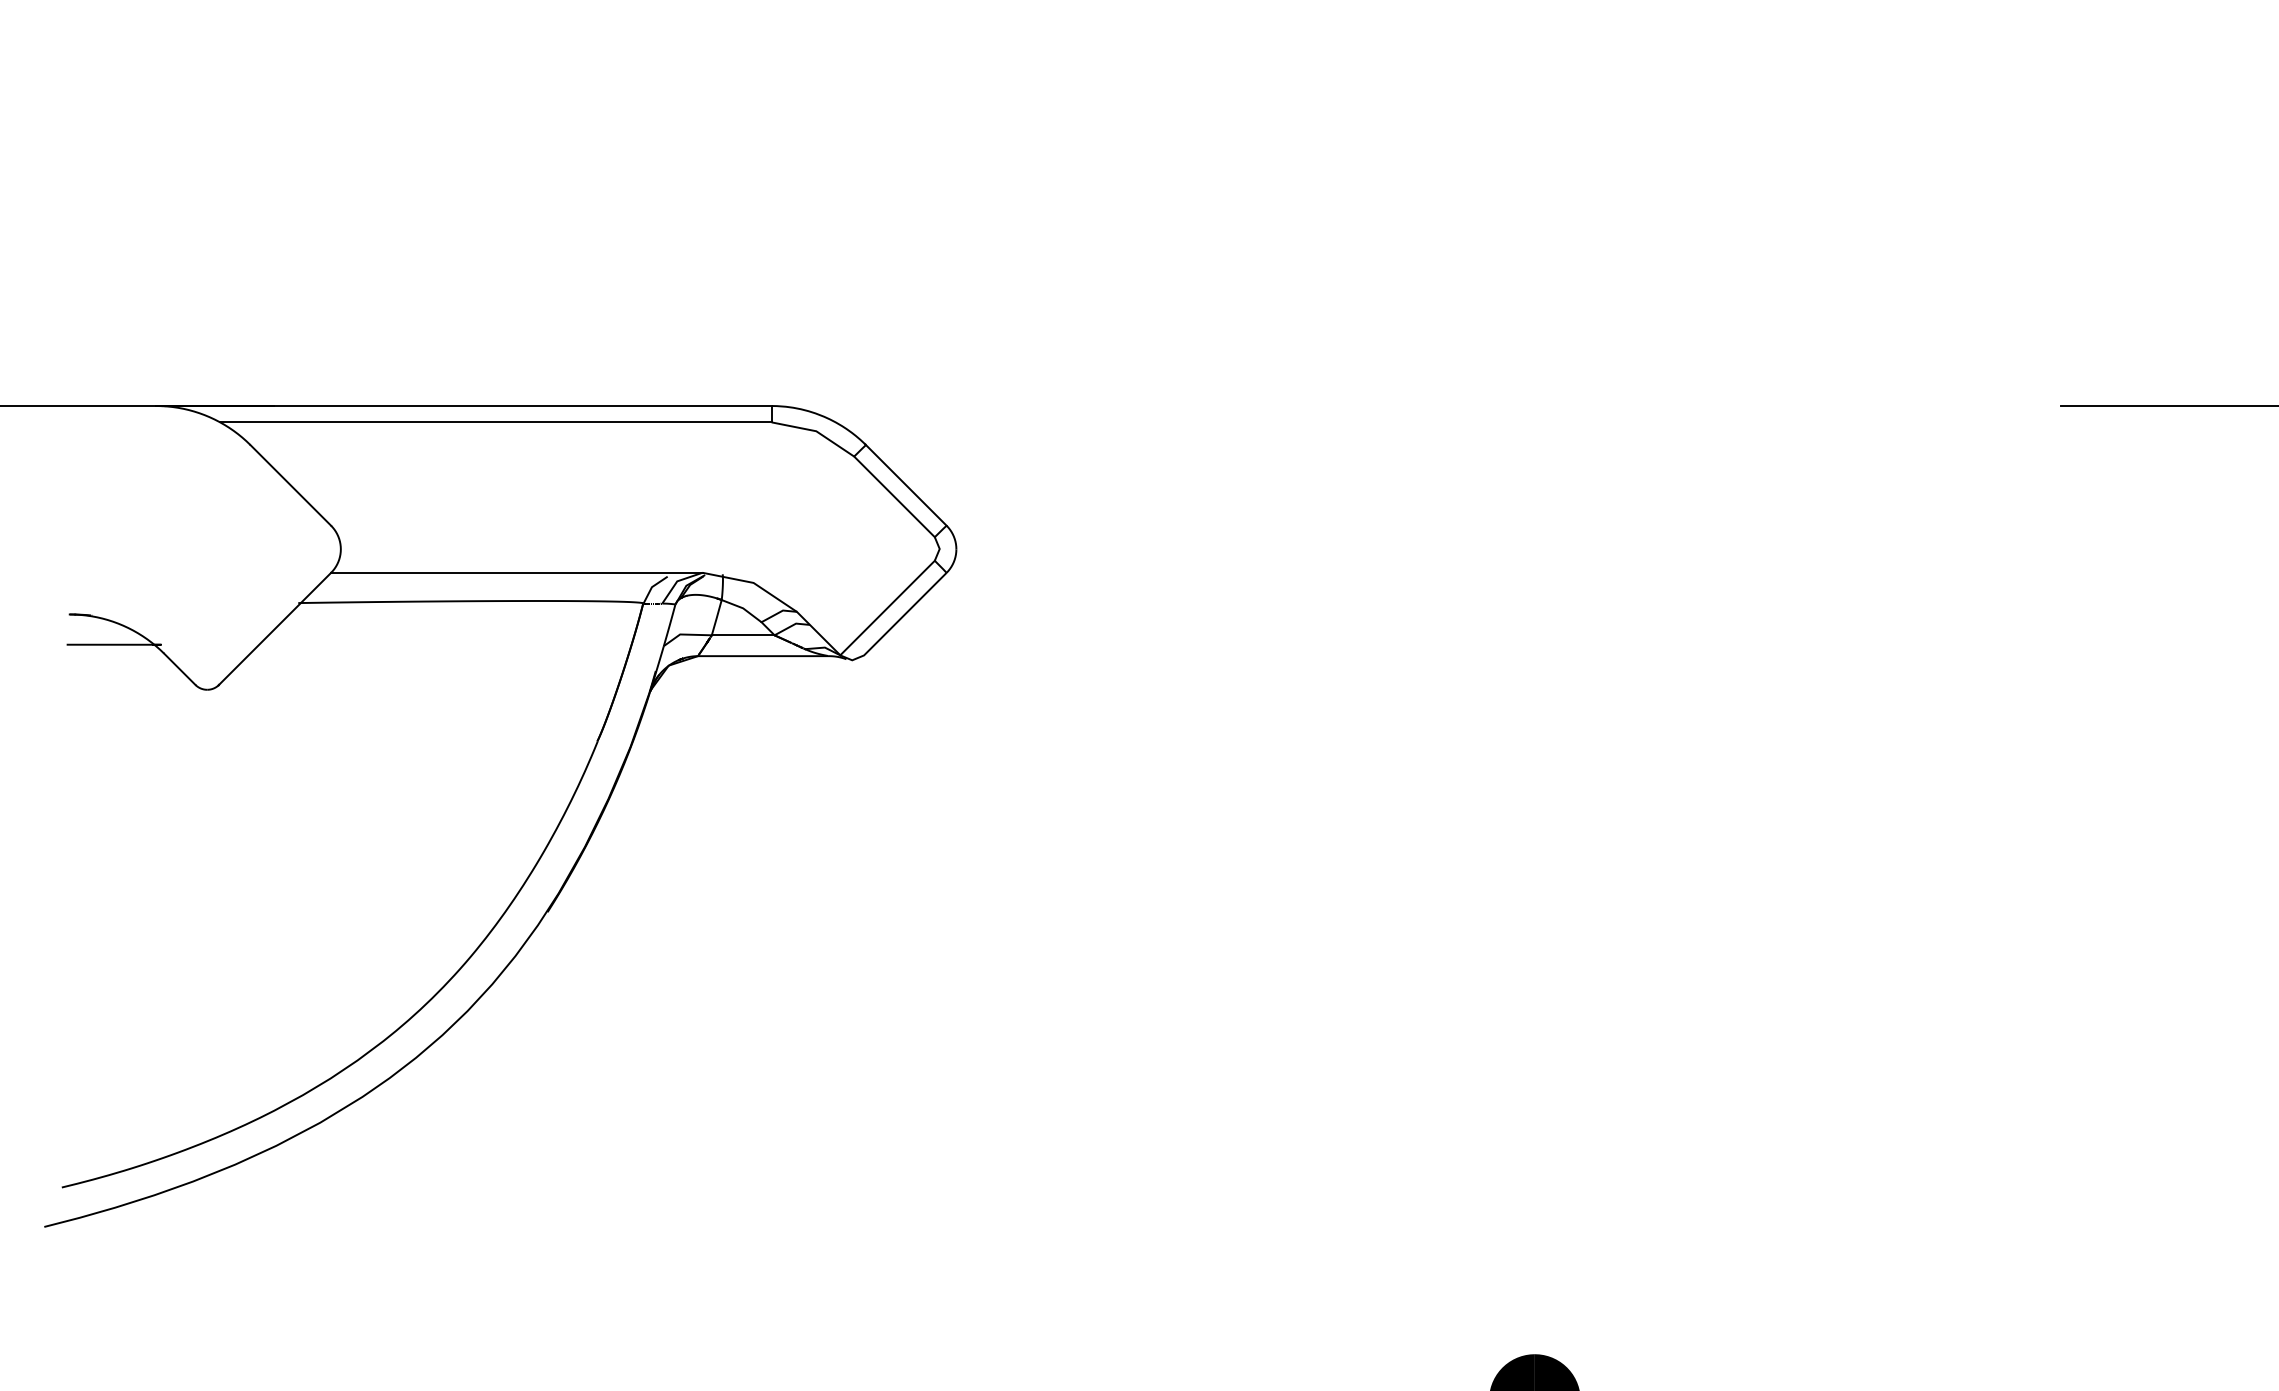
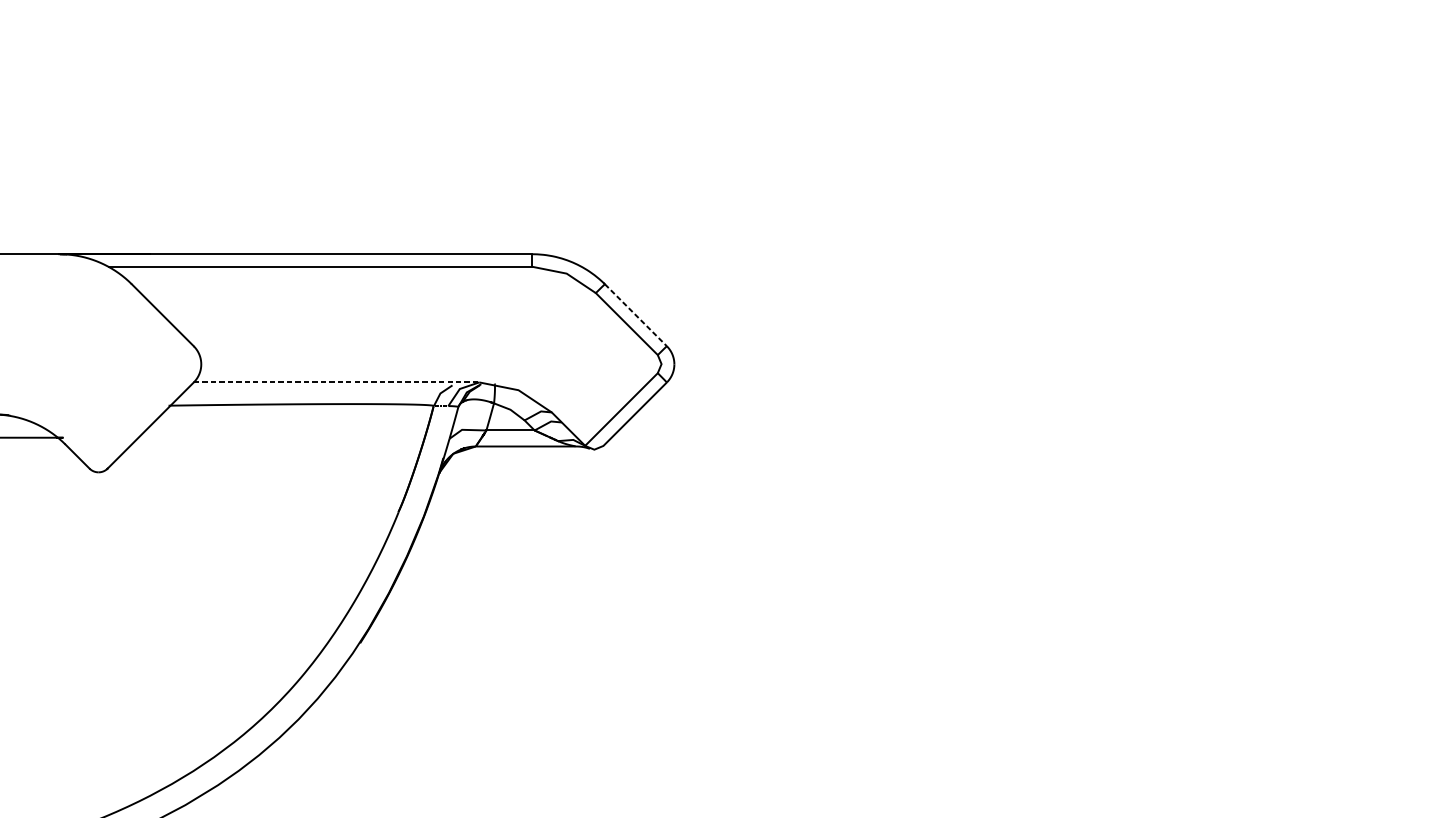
line: (906, 485) -> (636, 315), solid -> dashed
line: (516, 572) -> (336, 382), solid -> dashed

